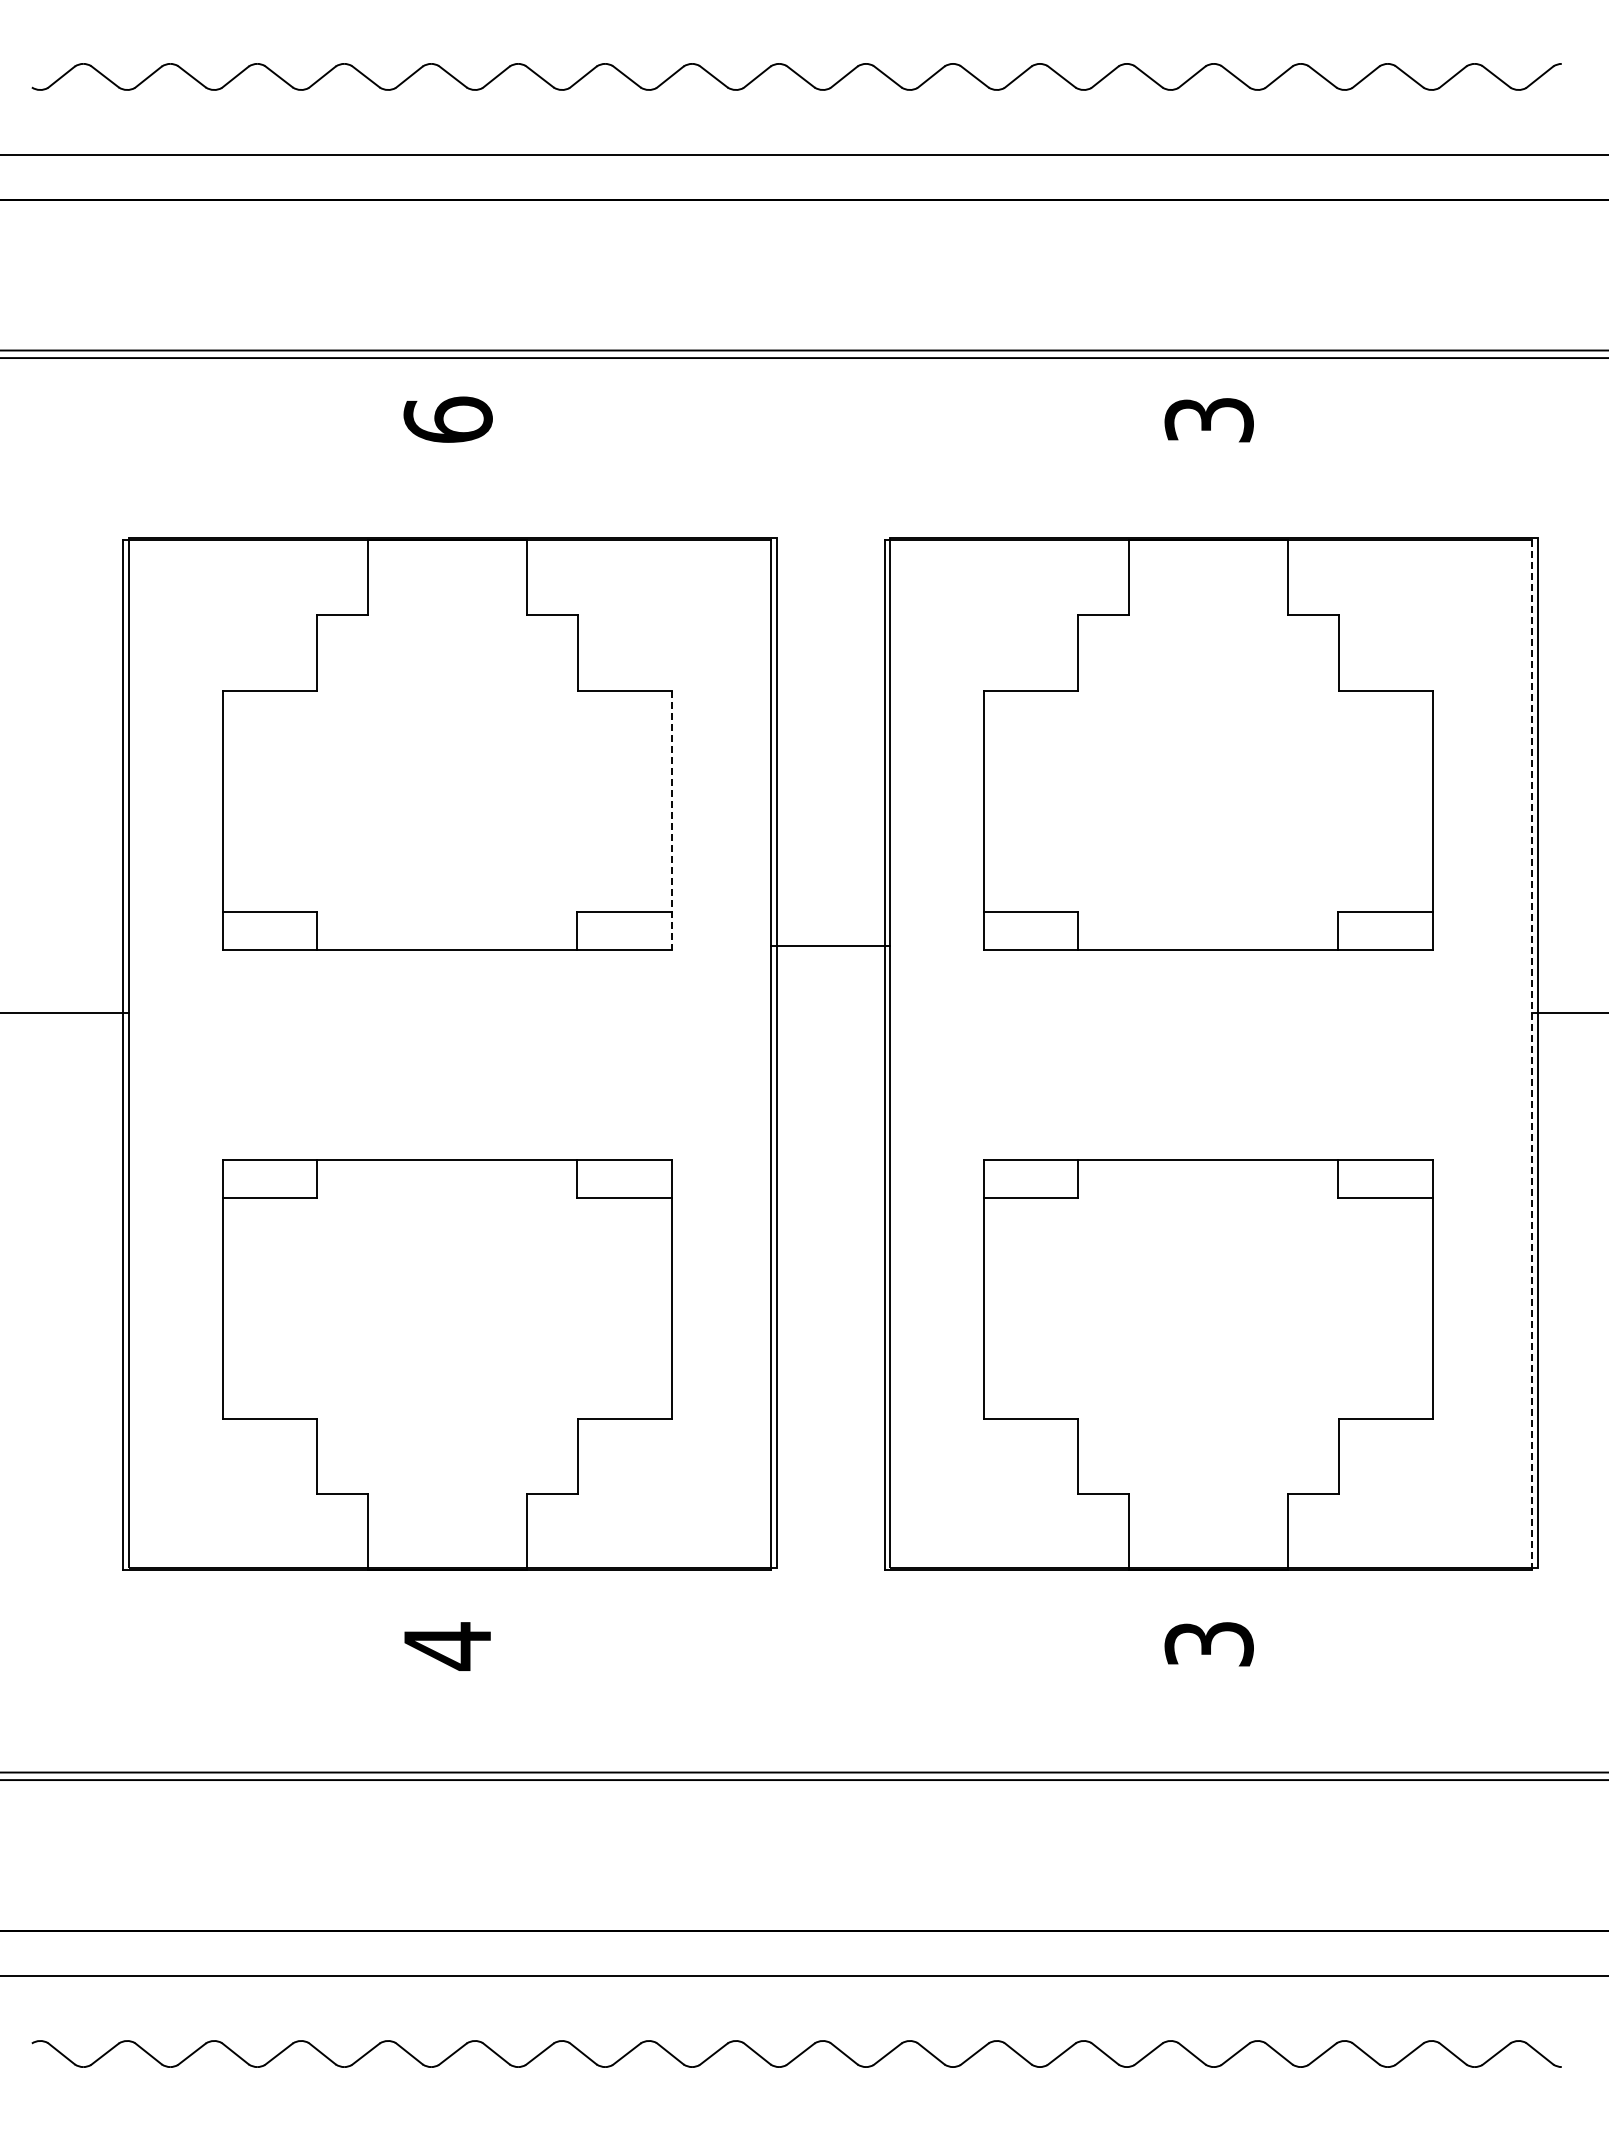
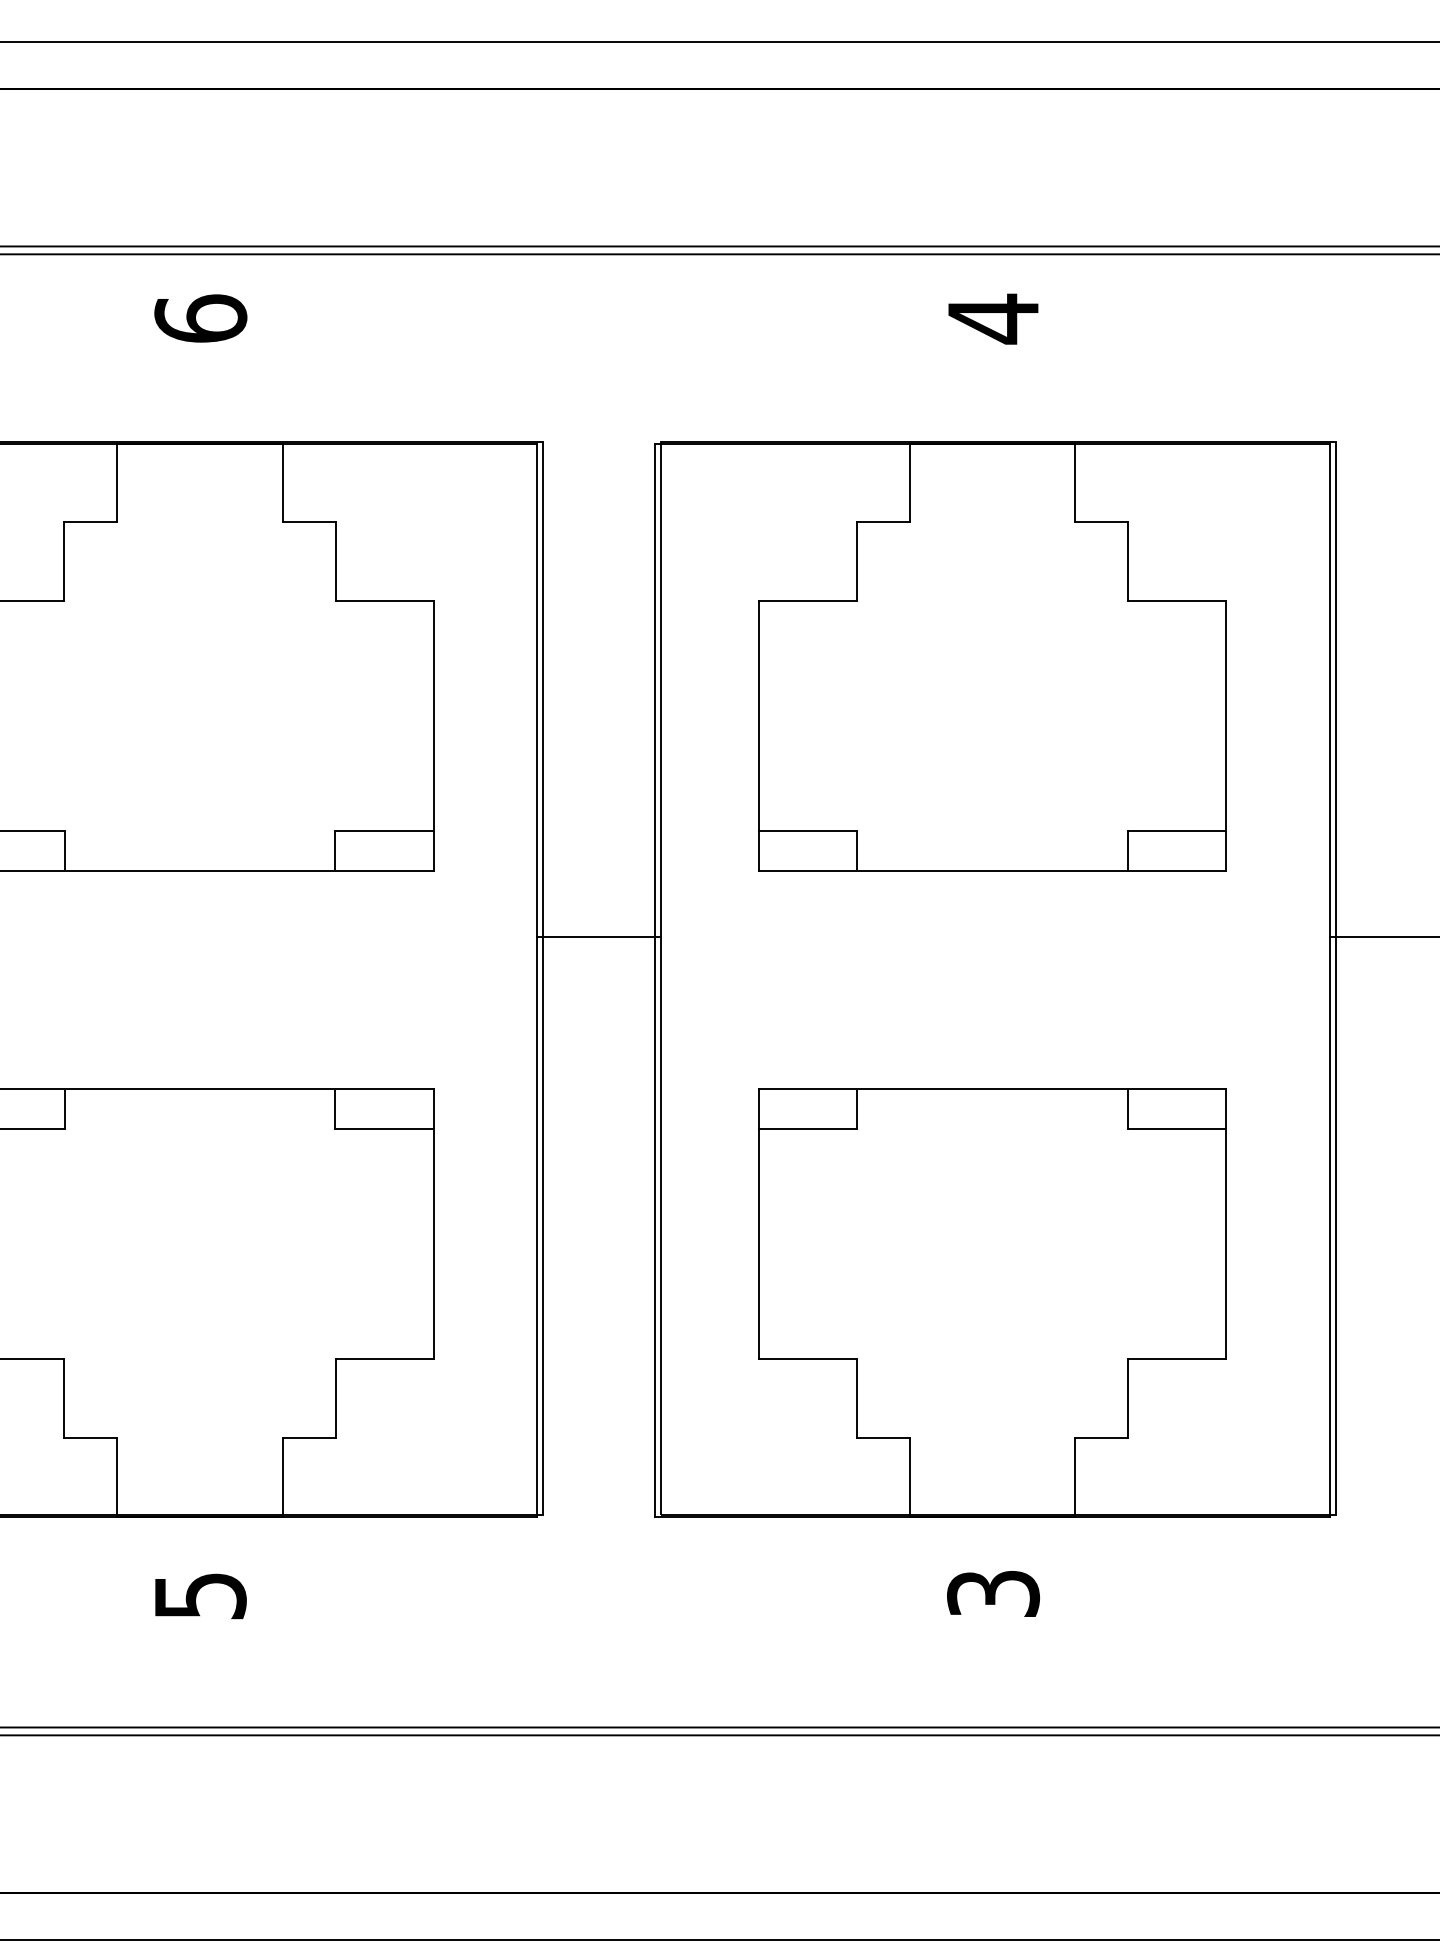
text: (1208, 419) -> (992, 318), 3 -> 4
line: (671, 820) -> (433, 735), dashed -> solid
line: (830, 946) -> (598, 936), moved
line: (1532, 1054) -> (1330, 979), dashed -> solid
text: (448, 1646) -> (201, 1596), 4 -> 5

